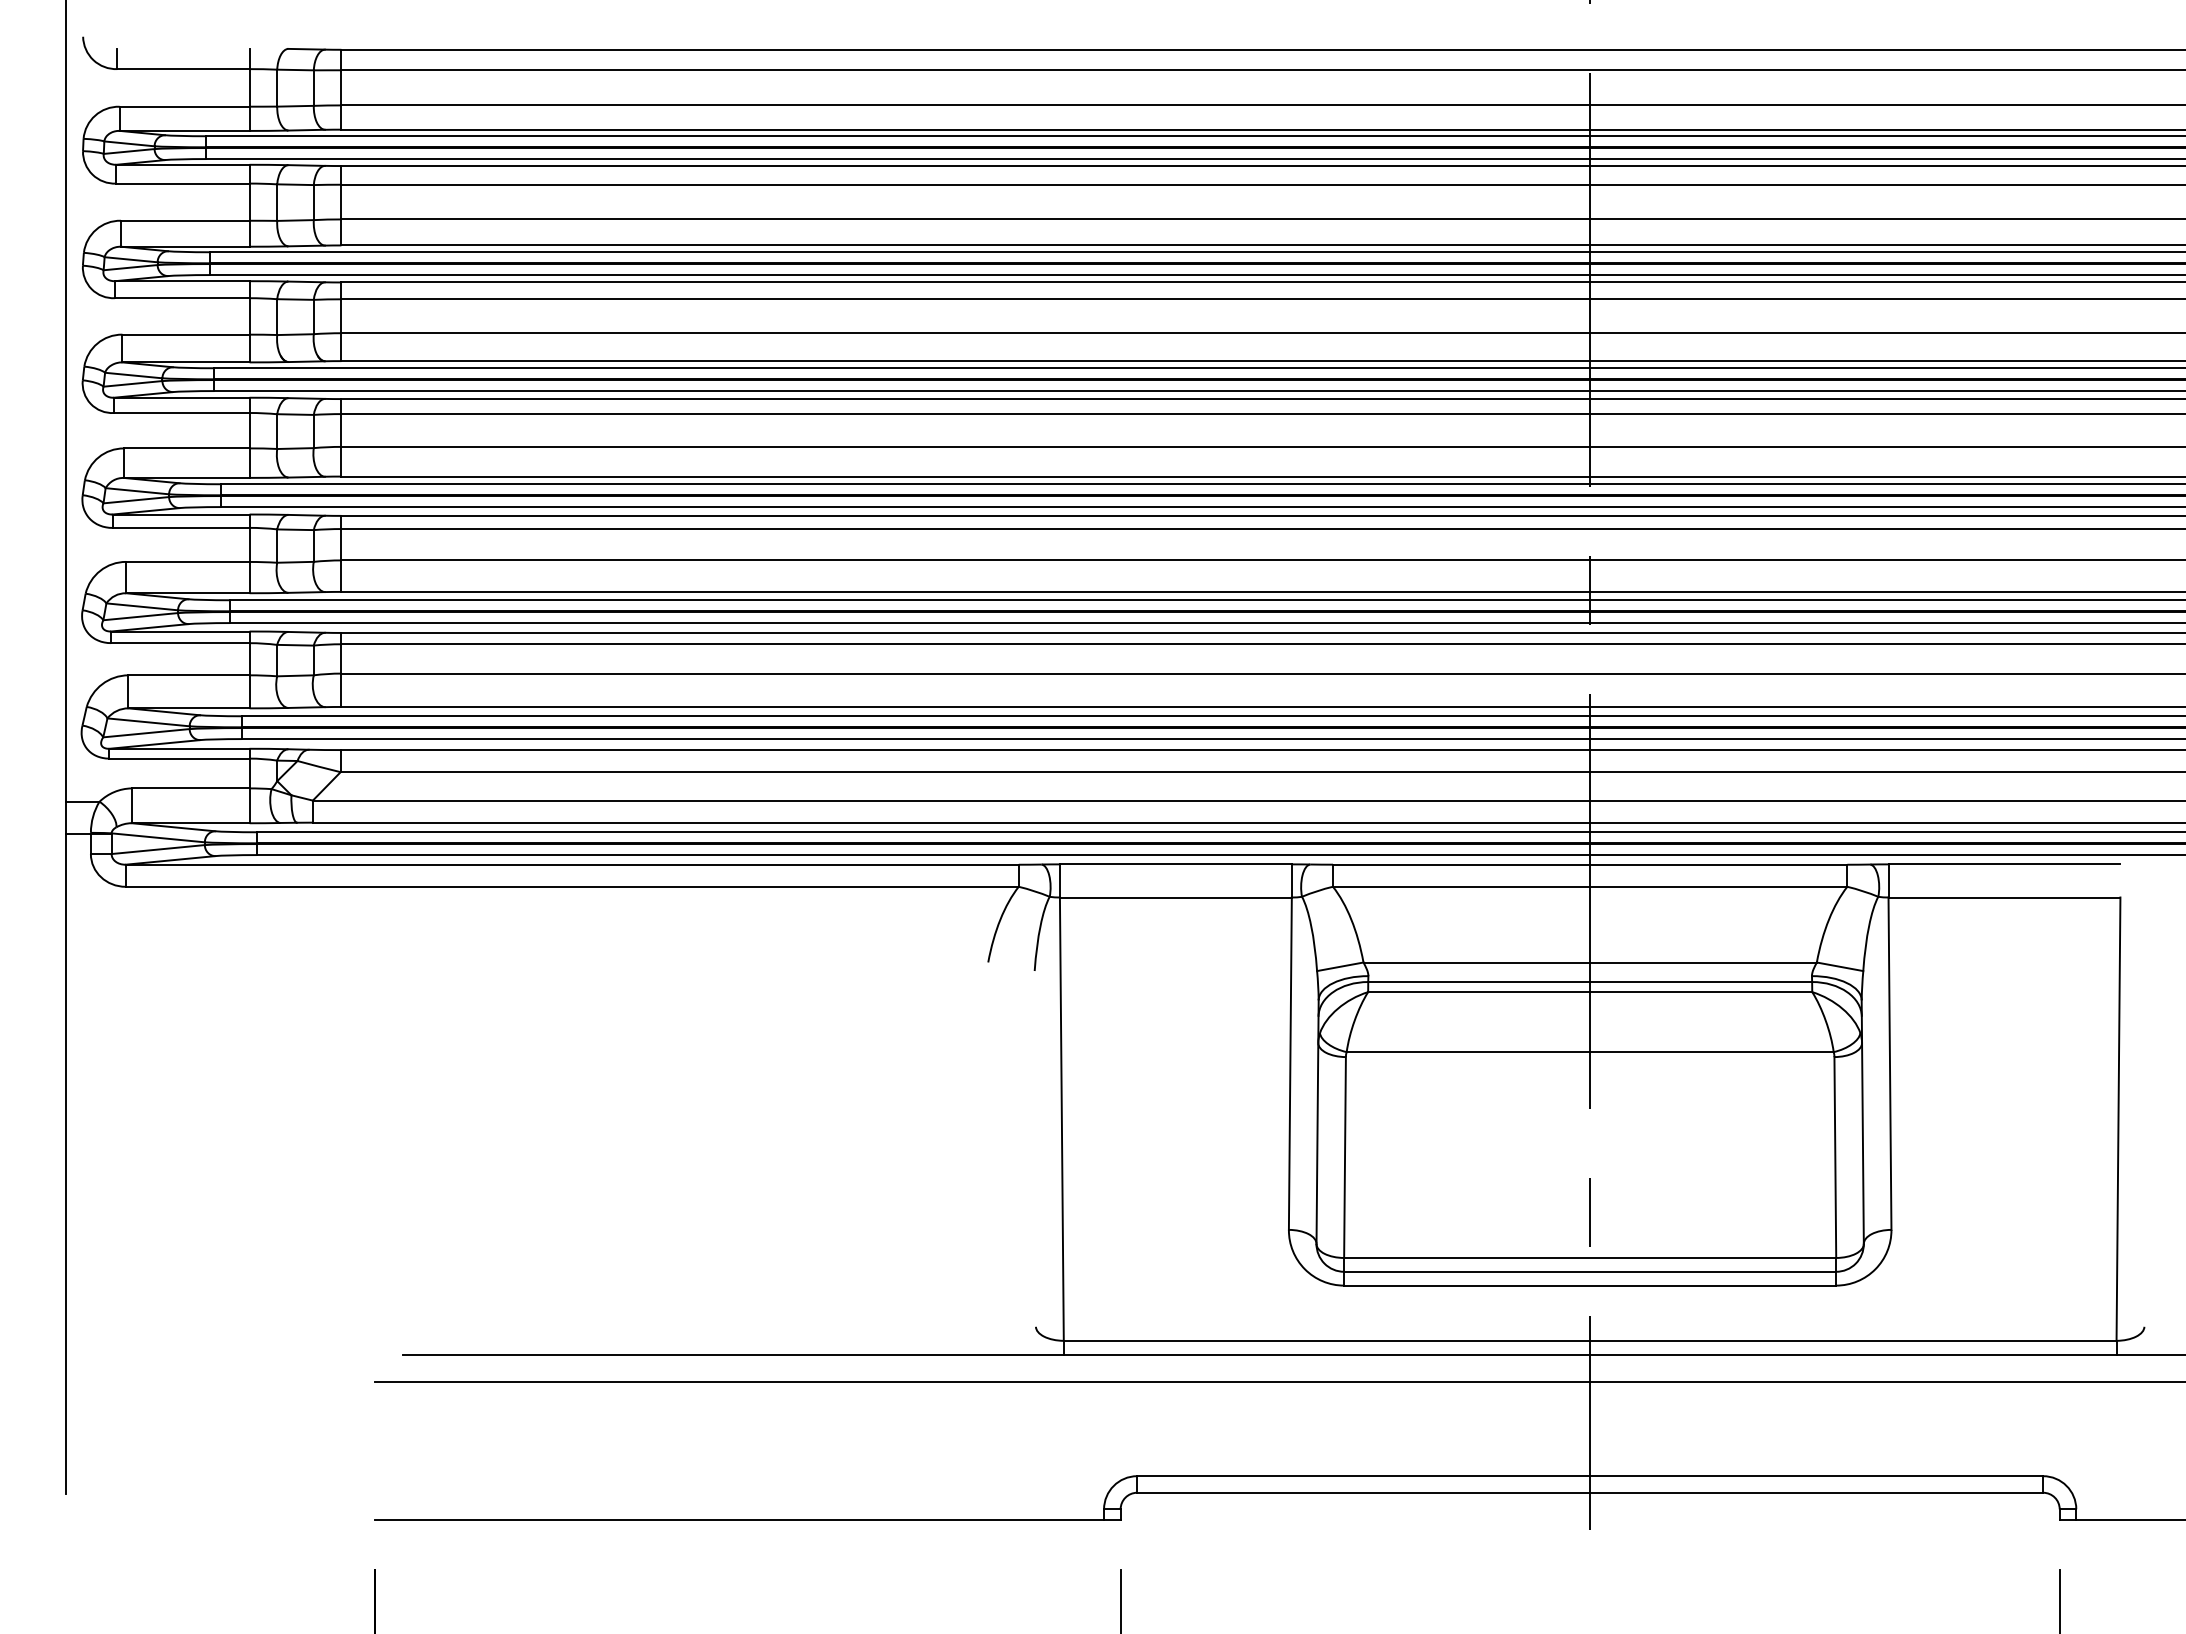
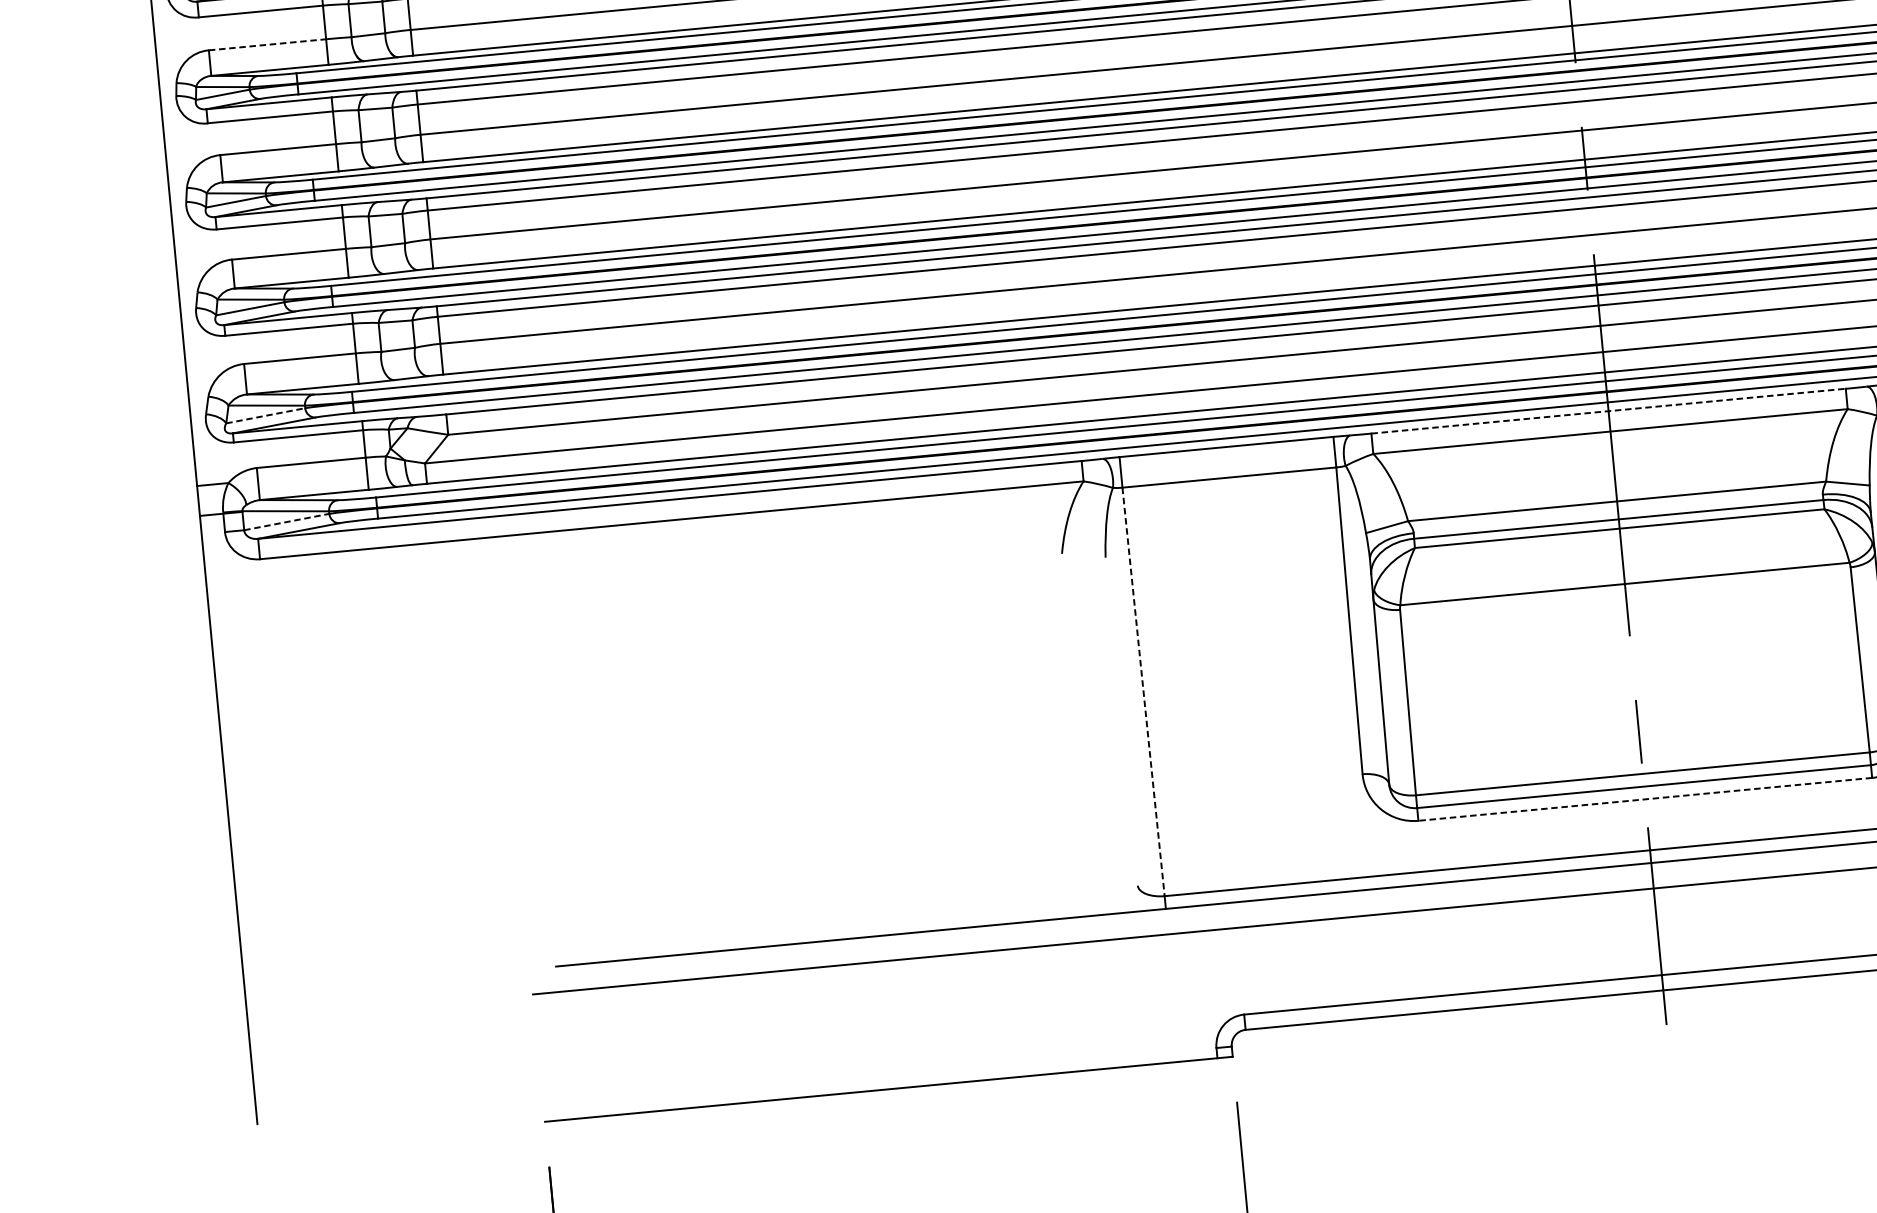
line: (186, 334) -> (267, 44), solid -> dashed
line: (146, 733) -> (265, 416), solid -> dashed
line: (158, 849) -> (286, 521), solid -> dashed
line: (1590, 864) -> (1608, 410), solid -> dashed
line: (1061, 1119) -> (1143, 692), solid -> dashed
line: (1589, 1285) -> (1644, 799), solid -> dashed

